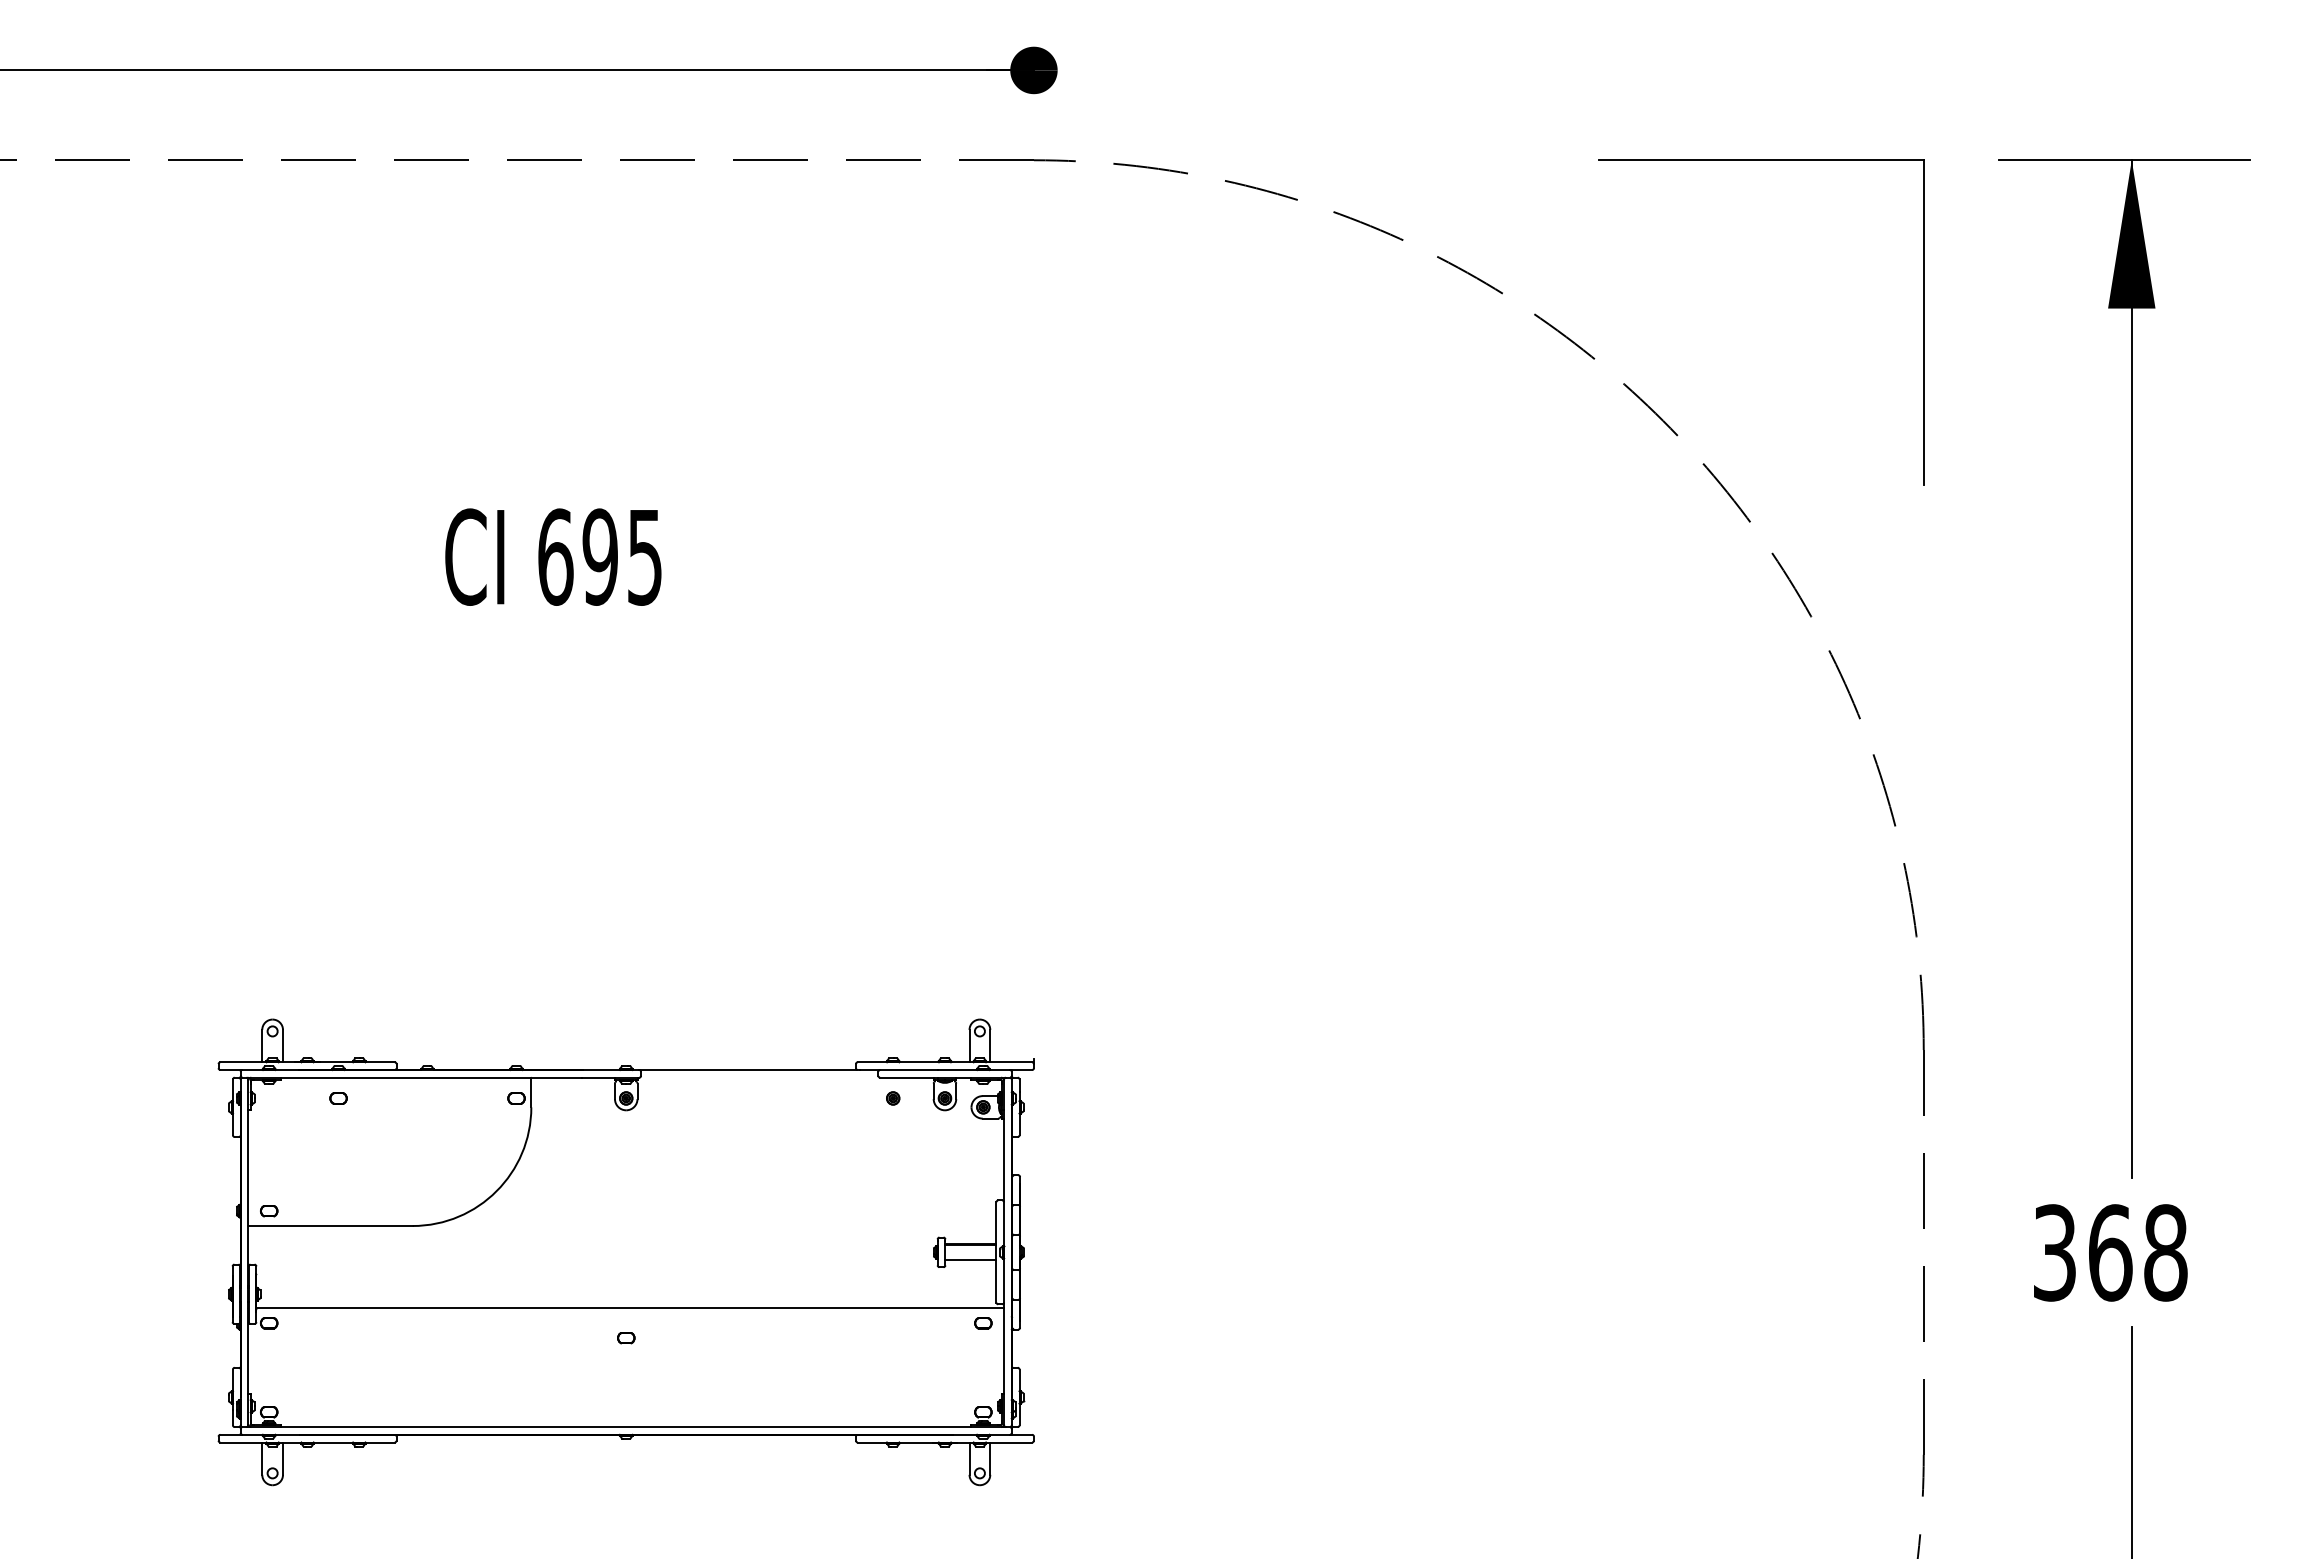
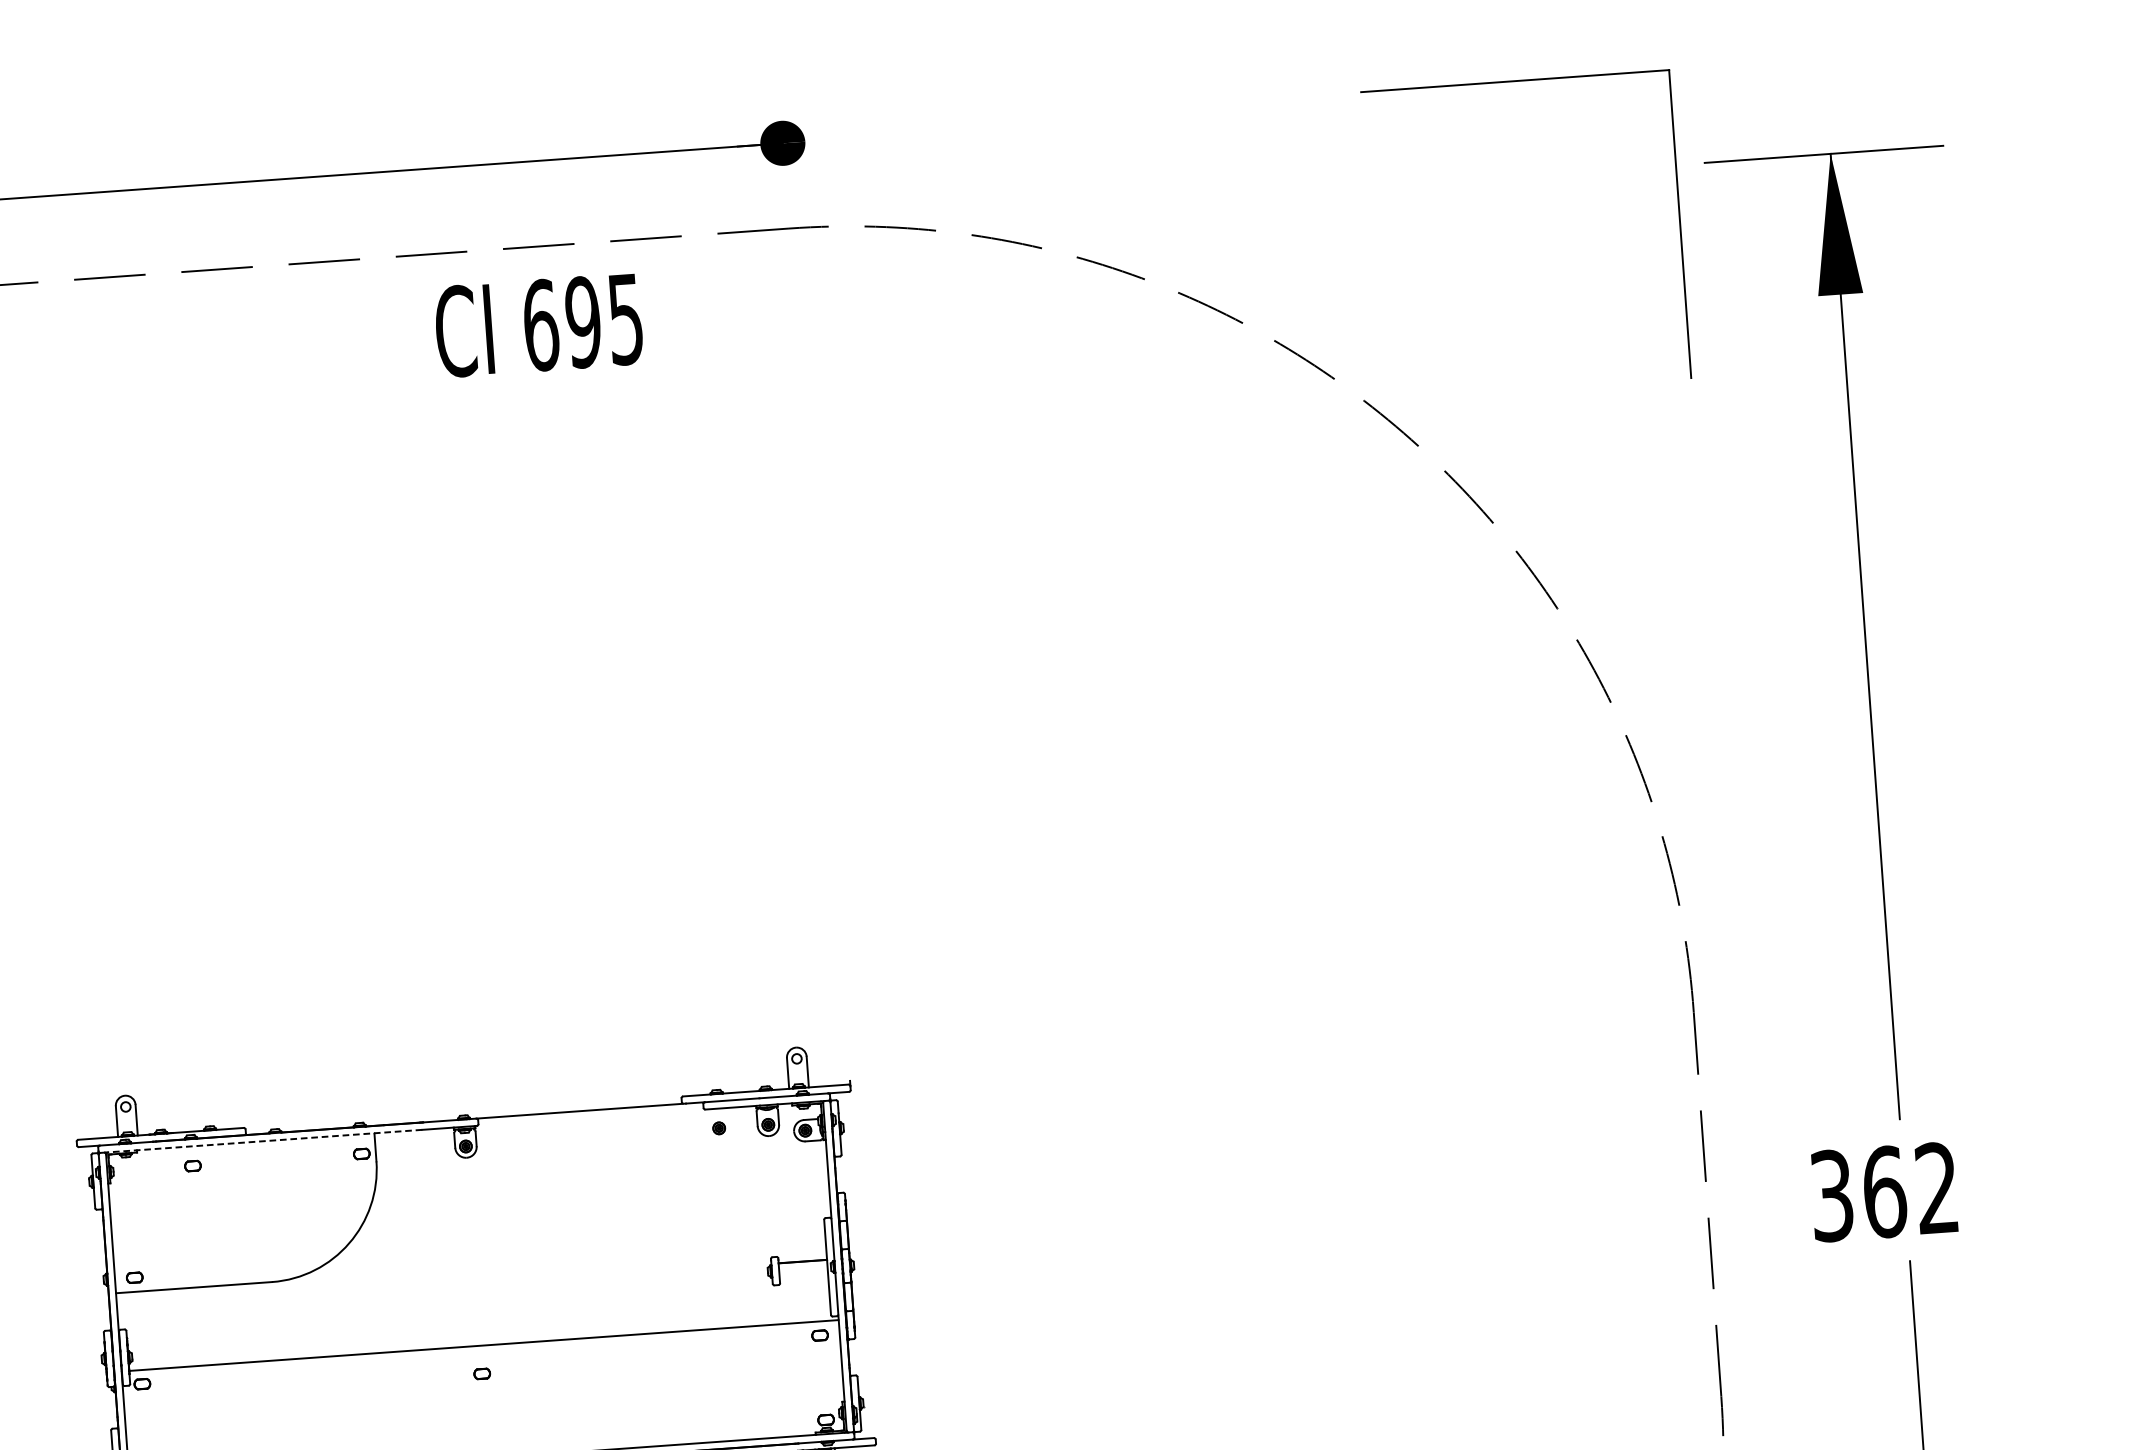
part: (1761, 160) -> (1515, 81), moved
text: (553, 556) -> (538, 324), moved
line: (414, 1077) -> (263, 1141), solid -> dashed
text: (2165, 1252) -> (1936, 1187), 368 -> 362
line: (970, 1260) -> (803, 1276), removed

